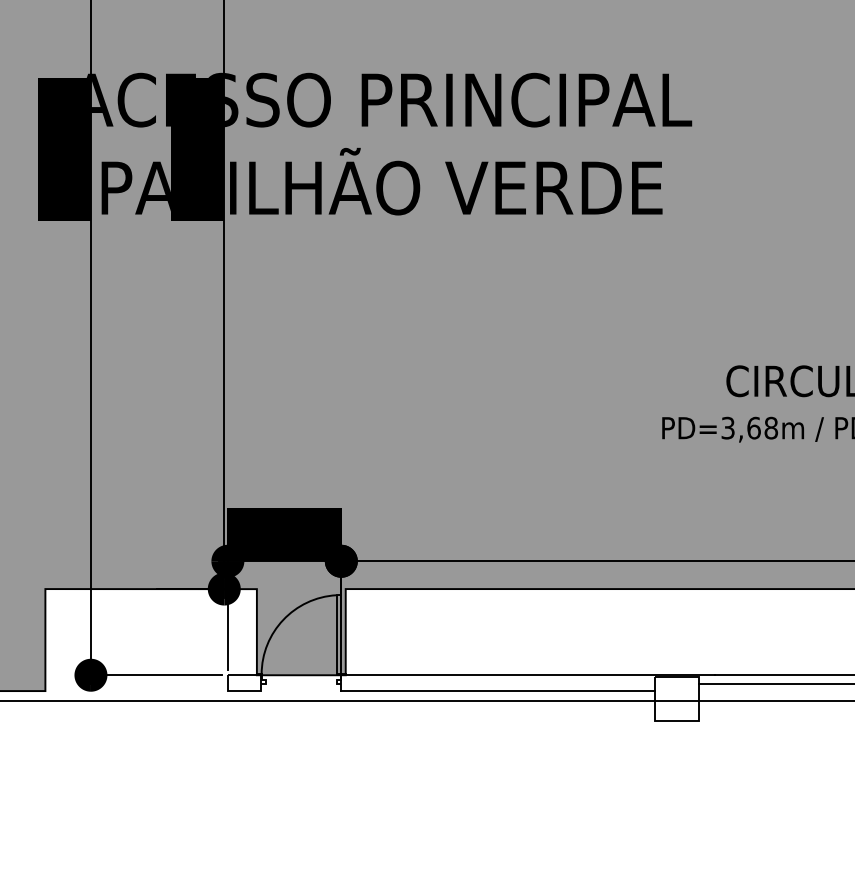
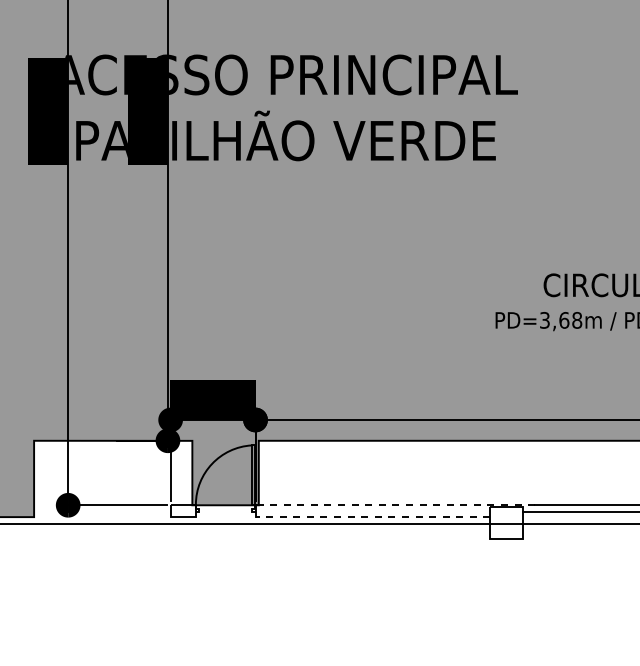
line: (528, 675) -> (395, 505), solid -> dashed
line: (497, 691) -> (372, 517), solid -> dashed

